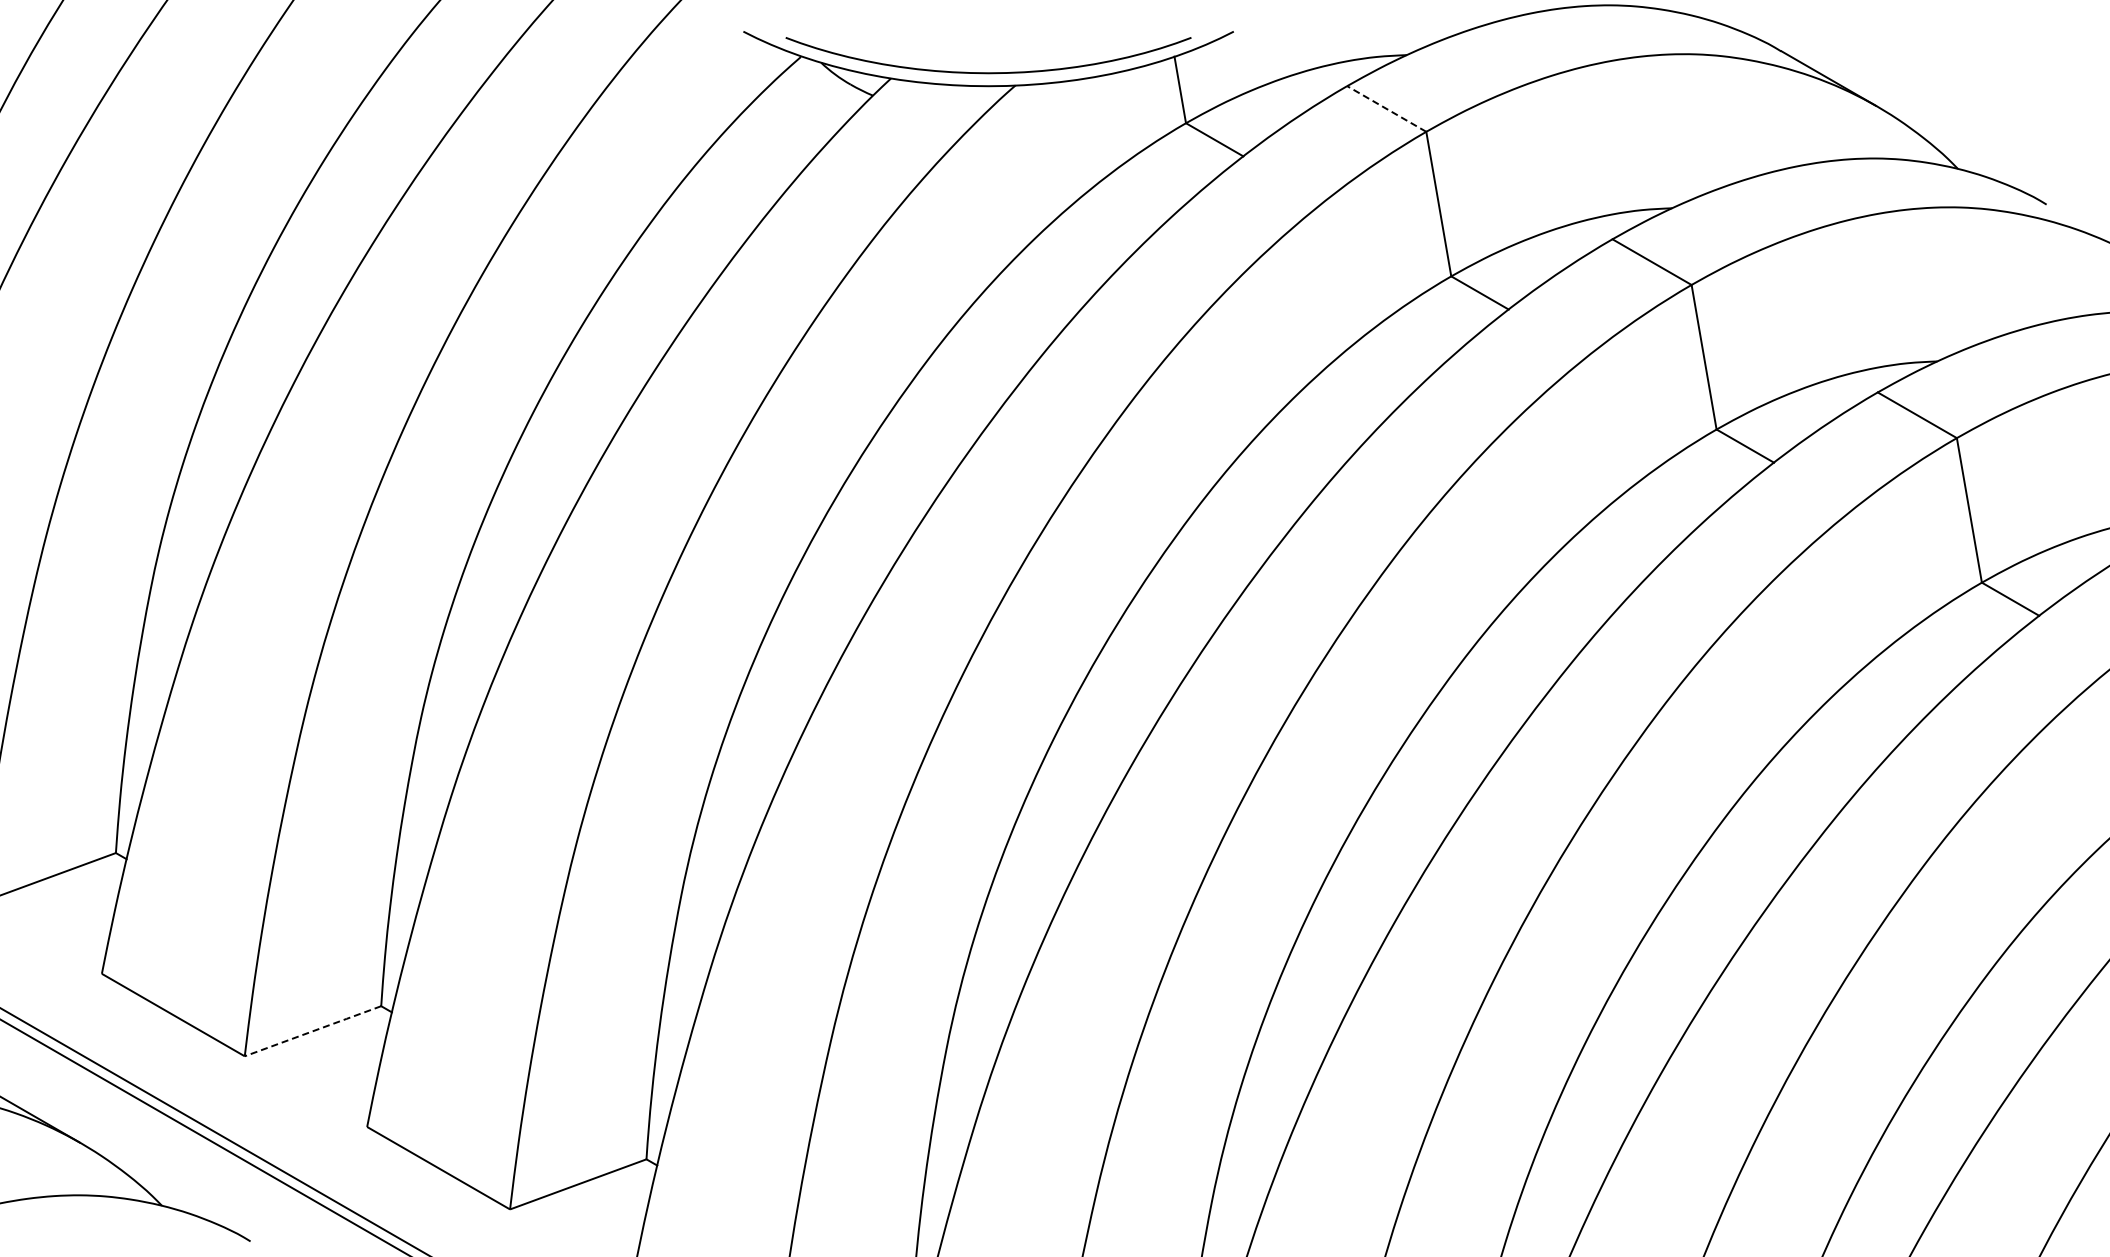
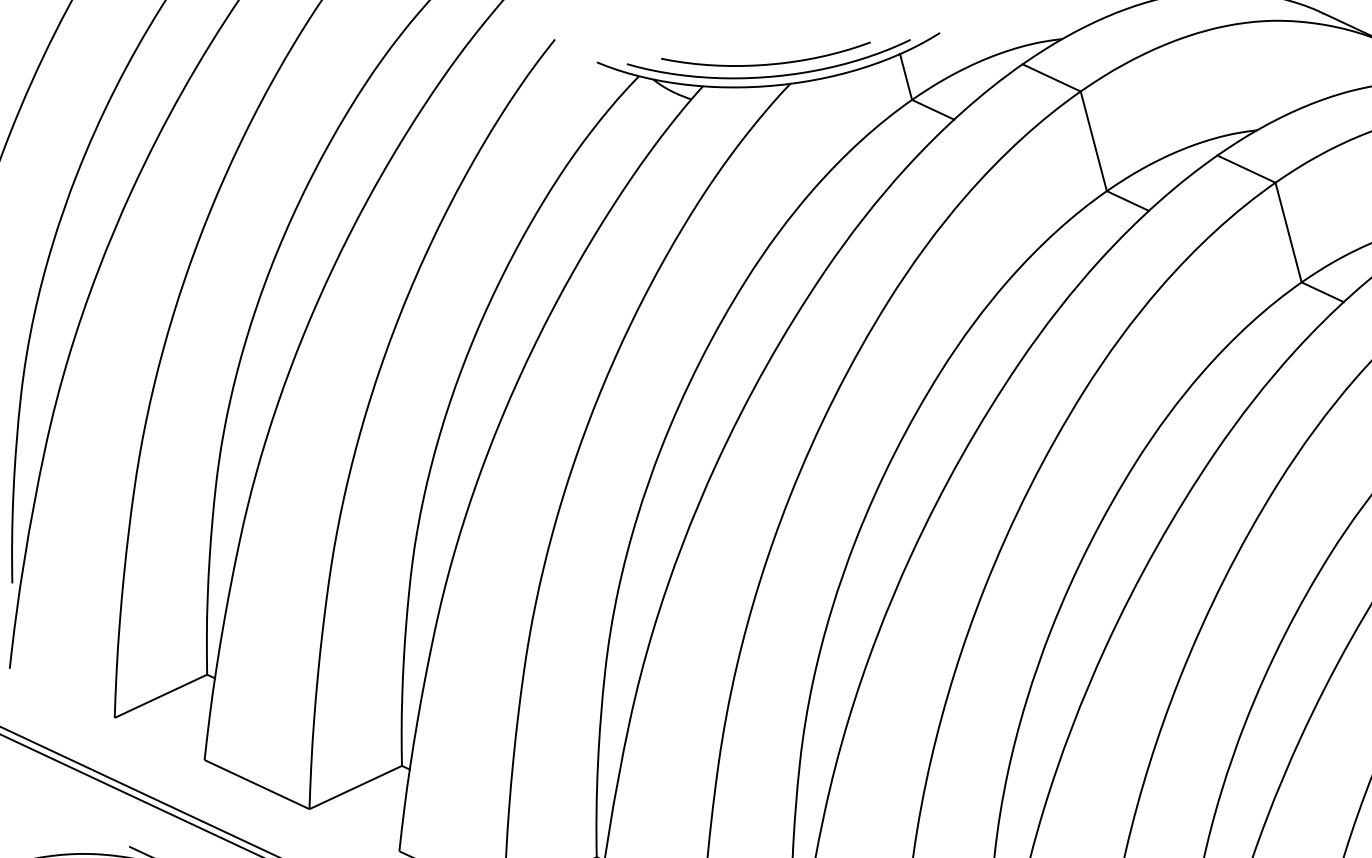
curve: (984, 54) -> (766, 63), added
line: (1386, 108) -> (1051, 77), dashed -> solid
line: (313, 1031) -> (356, 787), dashed -> solid

